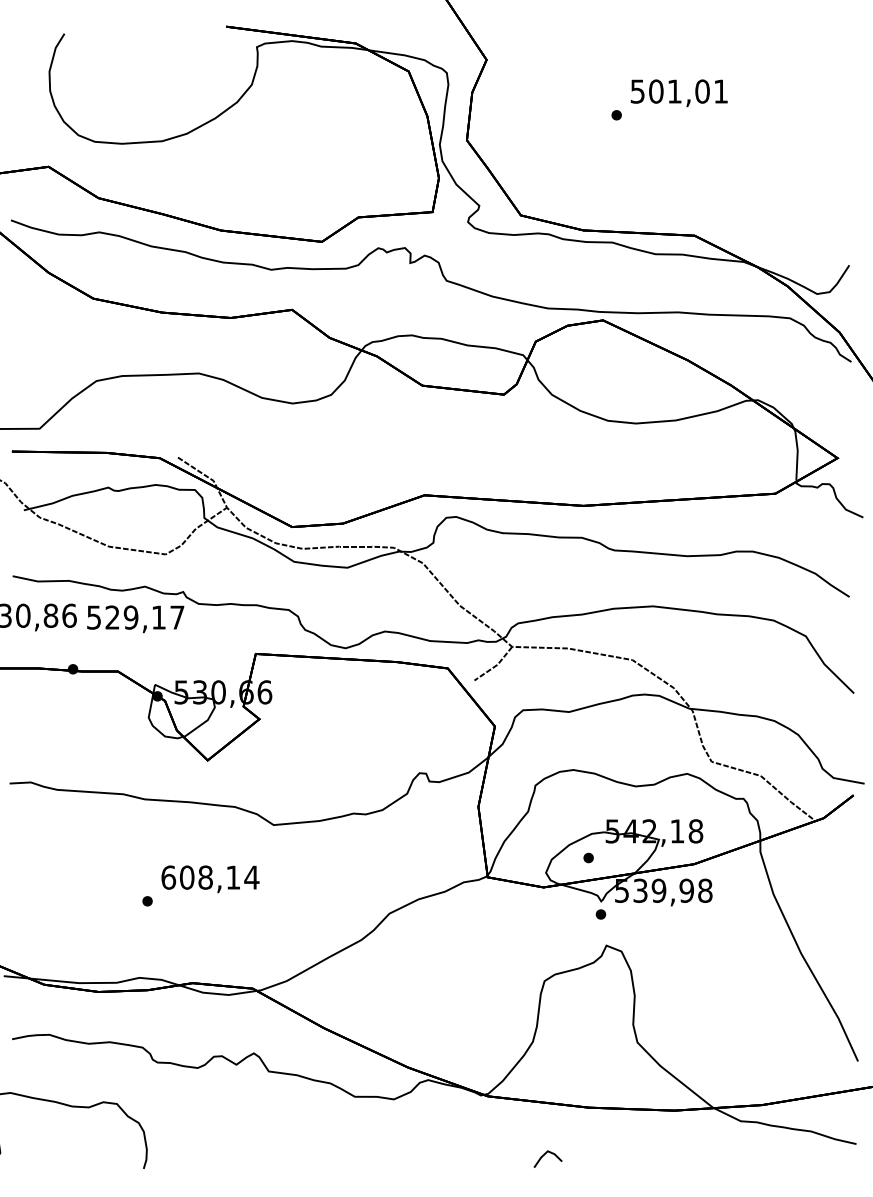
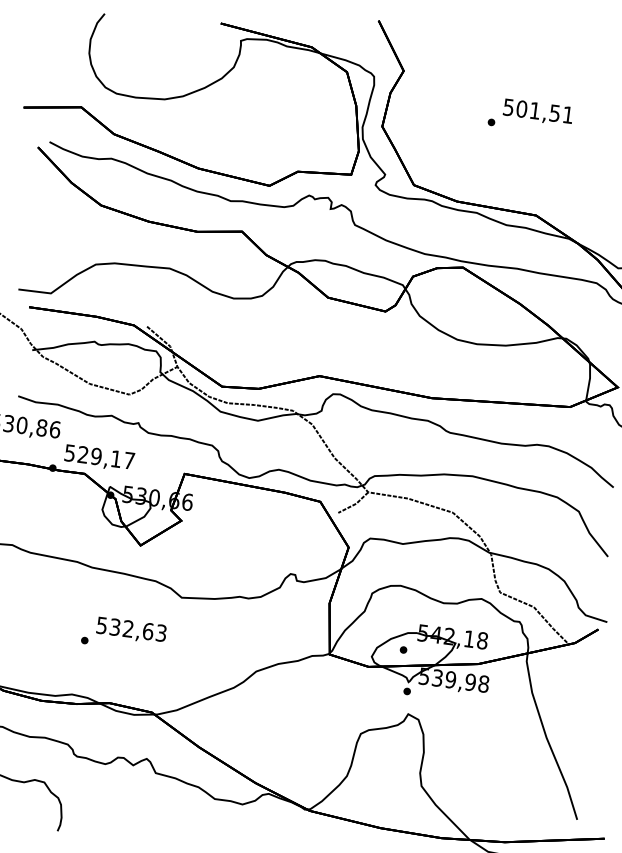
text: (702, 91) -> (554, 113), 501,01 -> 501,51
text: (135, 619) -> (99, 458), moved
text: (210, 877) -> (131, 629), 608,14 -> 532,63

